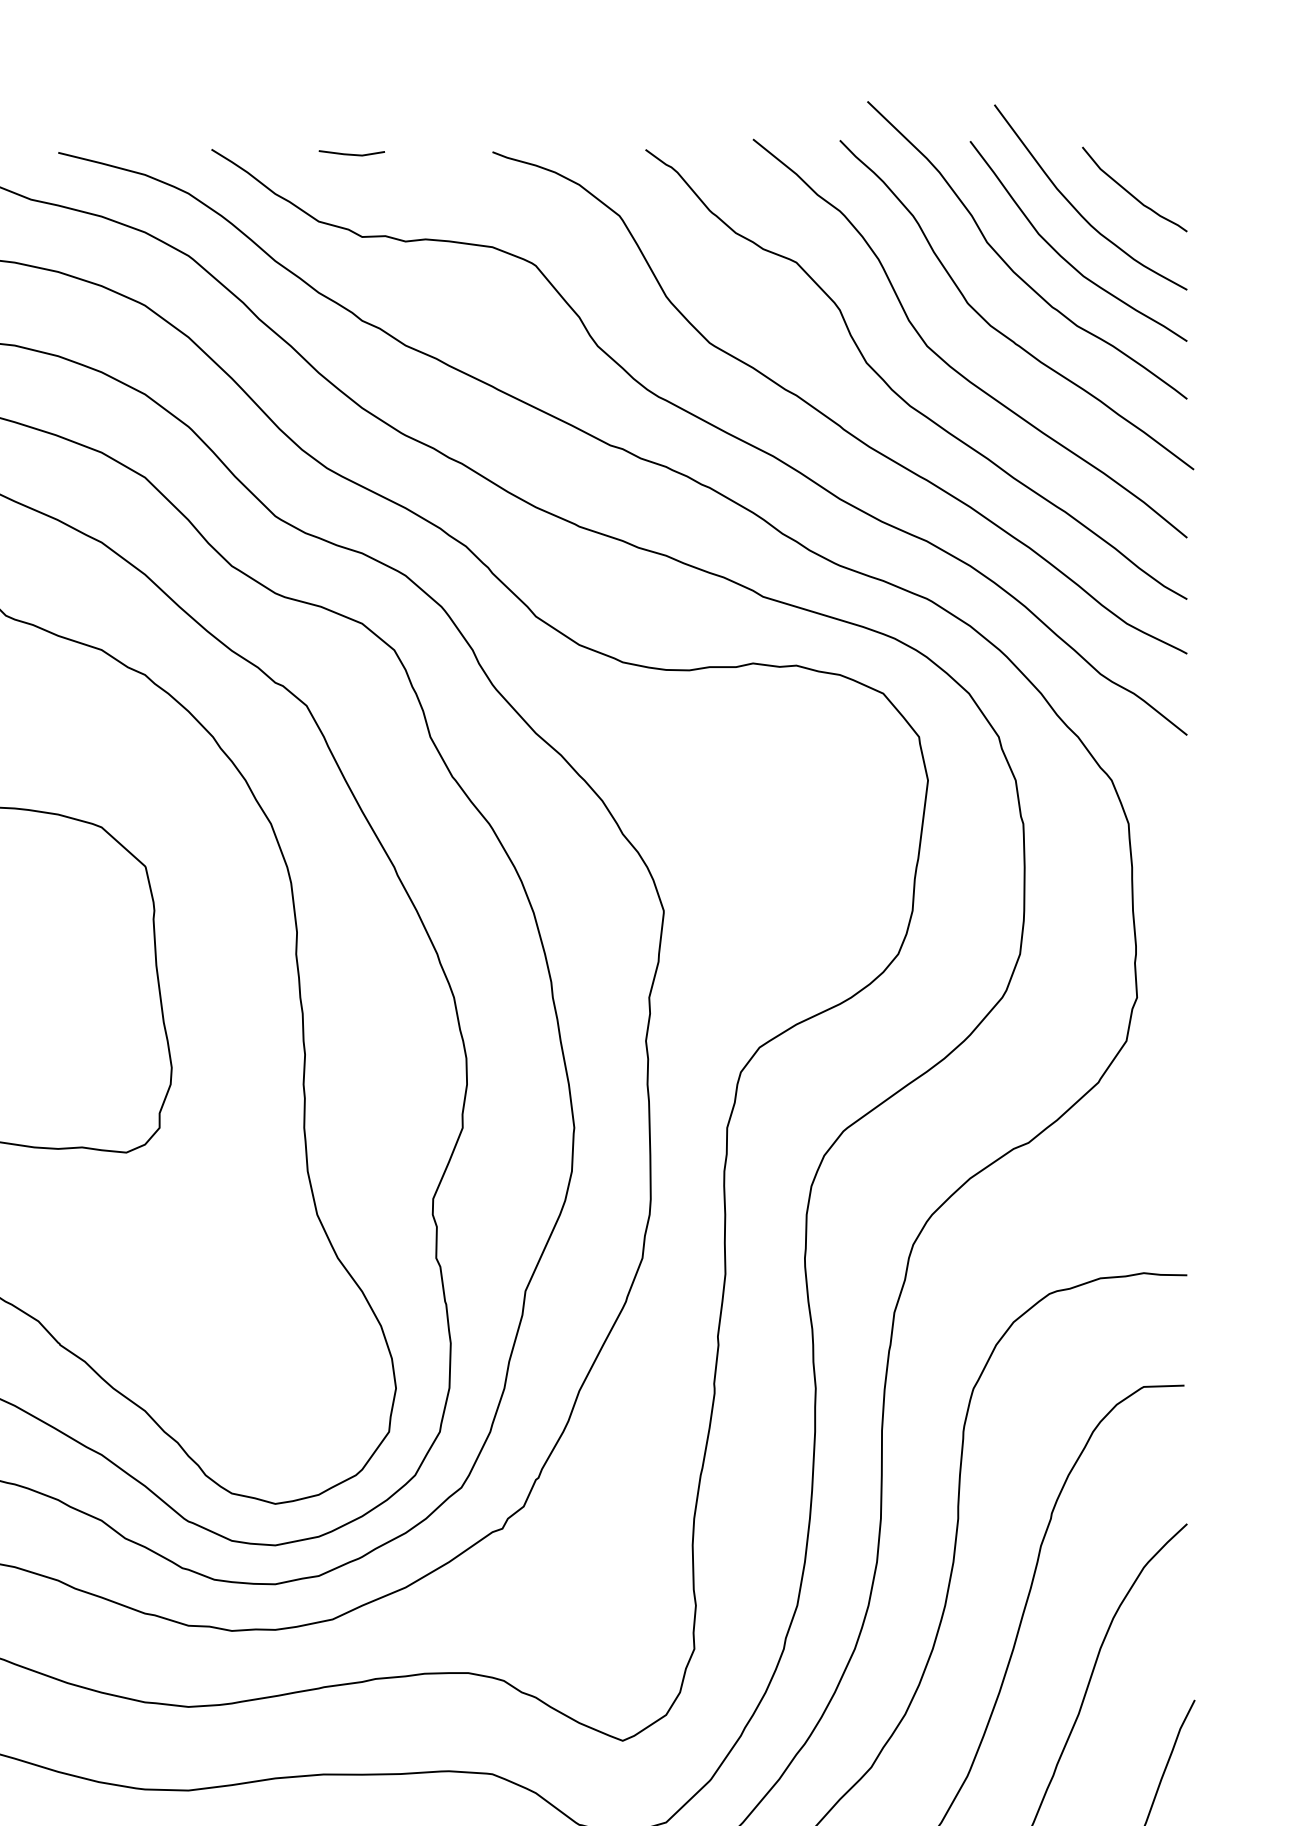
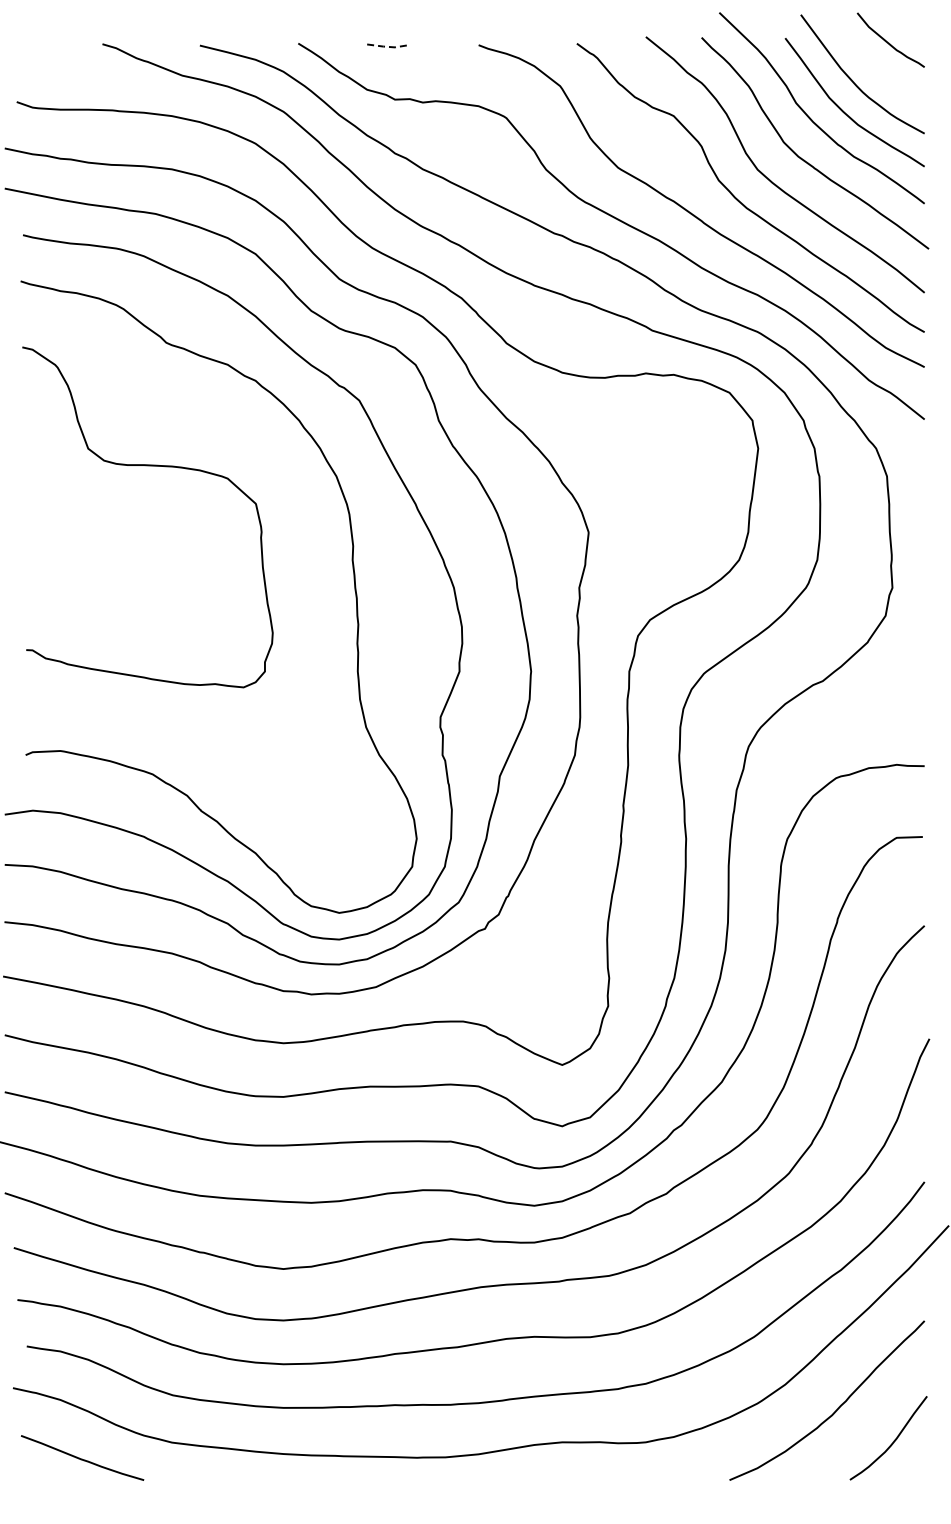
line: (352, 154) -> (388, 46), solid -> dashed
curve: (1132, 193) -> (889, 42), moved

